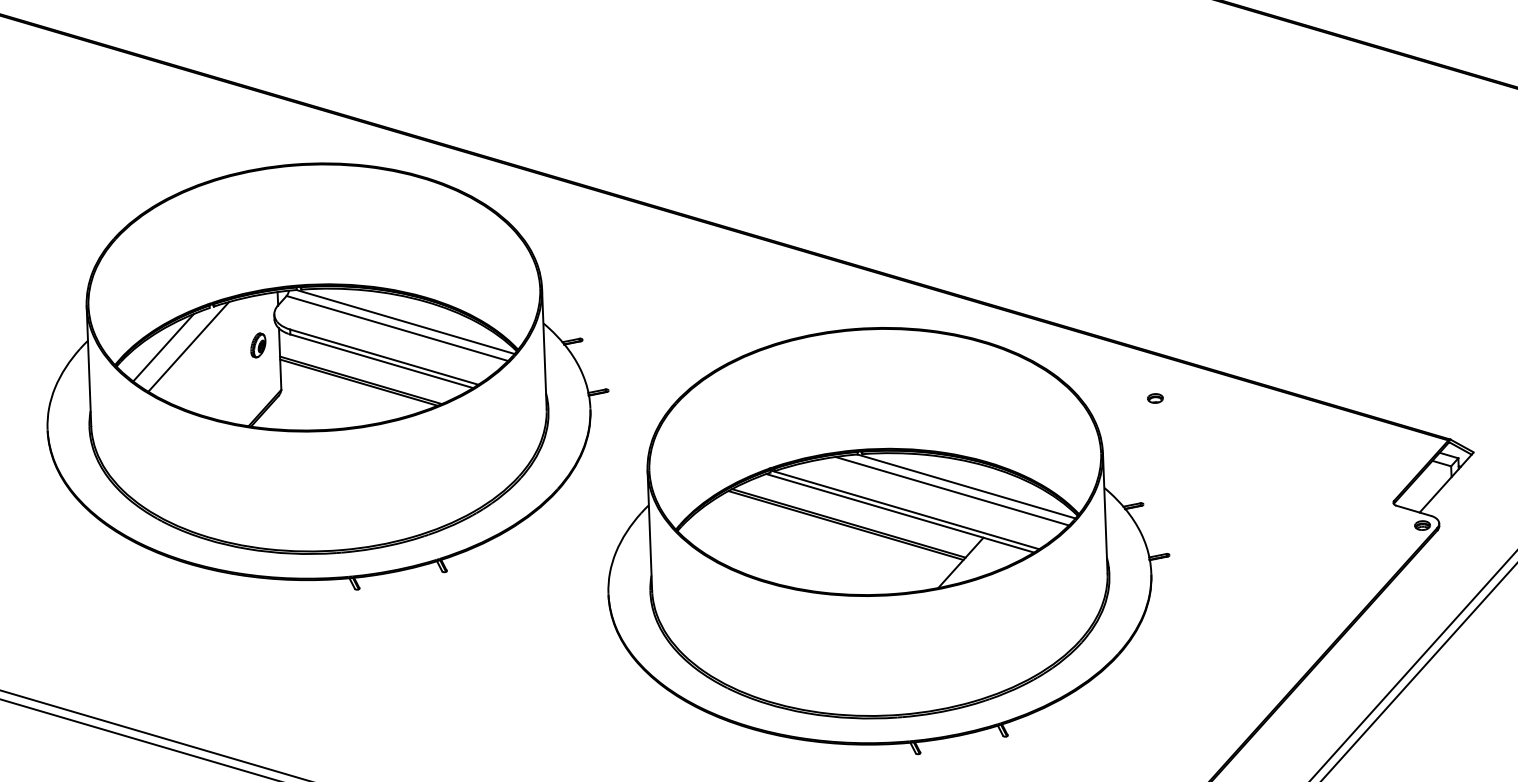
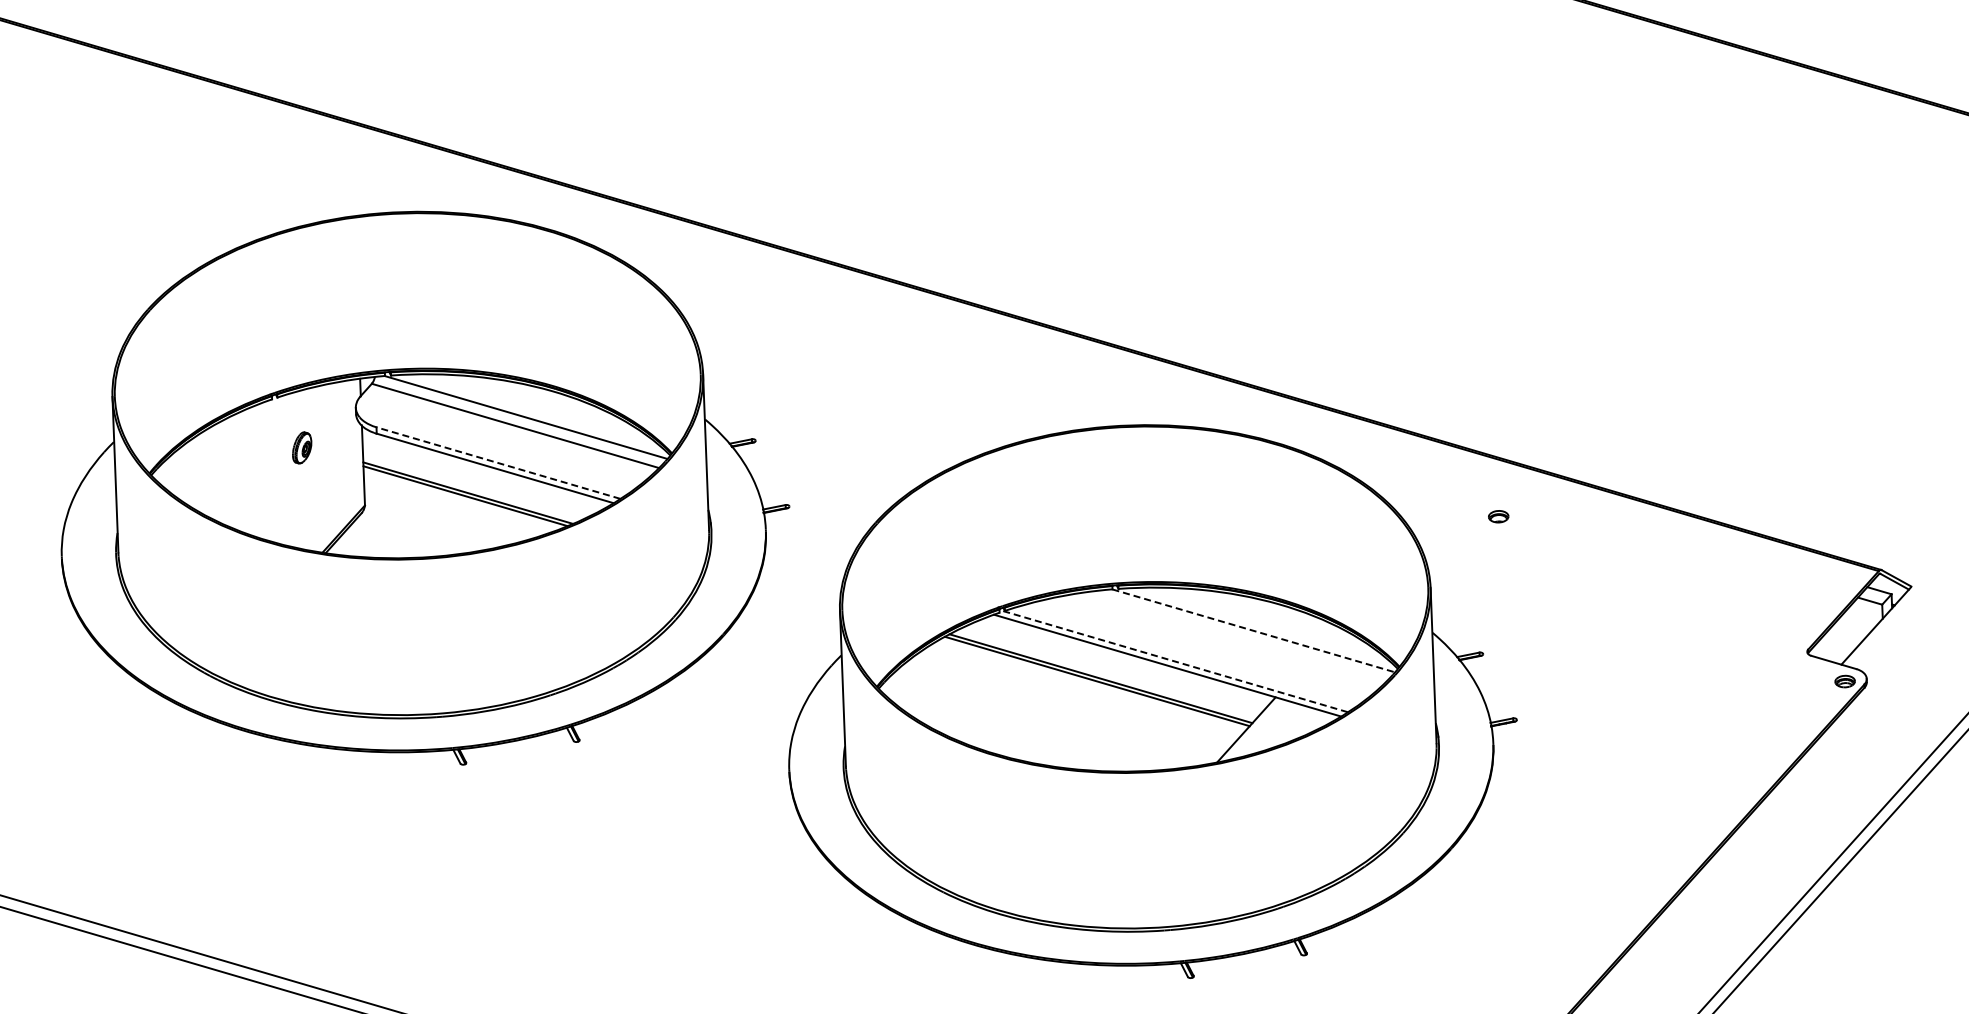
part: (258, 345) -> (302, 447), moved
line: (188, 346) -> (244, 449), removed
line: (163, 347) -> (212, 450), removed
line: (383, 356) -> (497, 462), solid -> dashed
line: (967, 486) -> (1254, 631), solid -> dashed
line: (951, 490) -> (1234, 636), removed
line: (904, 510) -> (1173, 661), solid -> dashed

